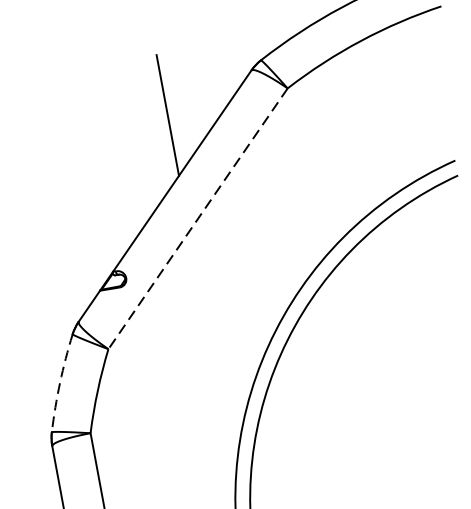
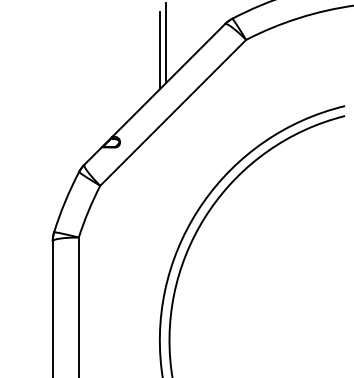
line: (161, 128) -> (160, 50), added
line: (197, 219) -> (172, 113), dashed -> solid
arc: (60, 382) -> (65, 201), dashed -> solid

